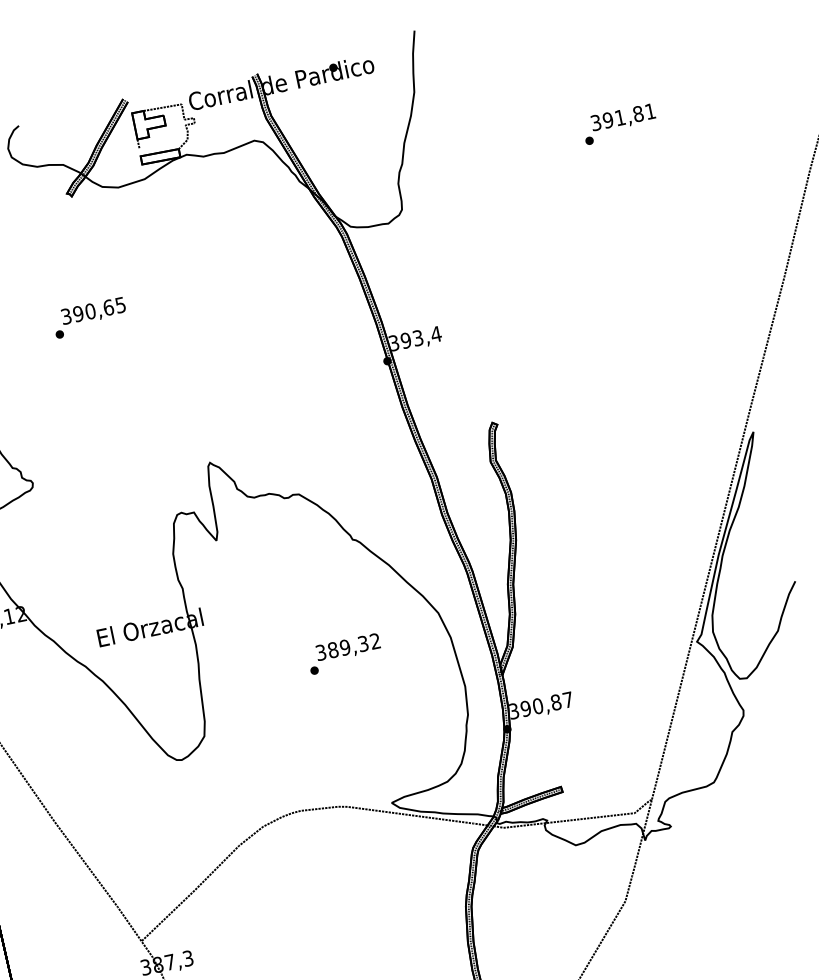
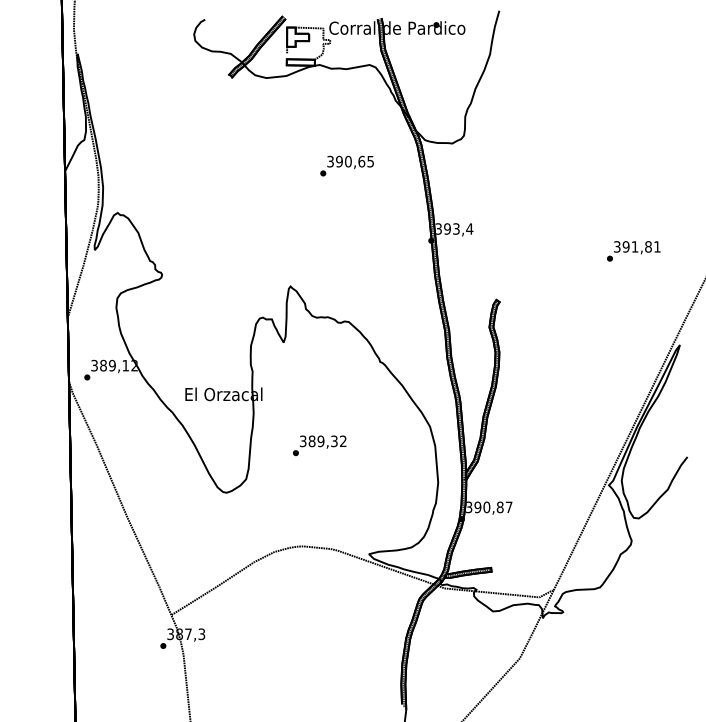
text: (619, 124) -> (633, 251), moved
text: (89, 317) -> (346, 165), moved
text: (344, 653) -> (319, 445), moved

